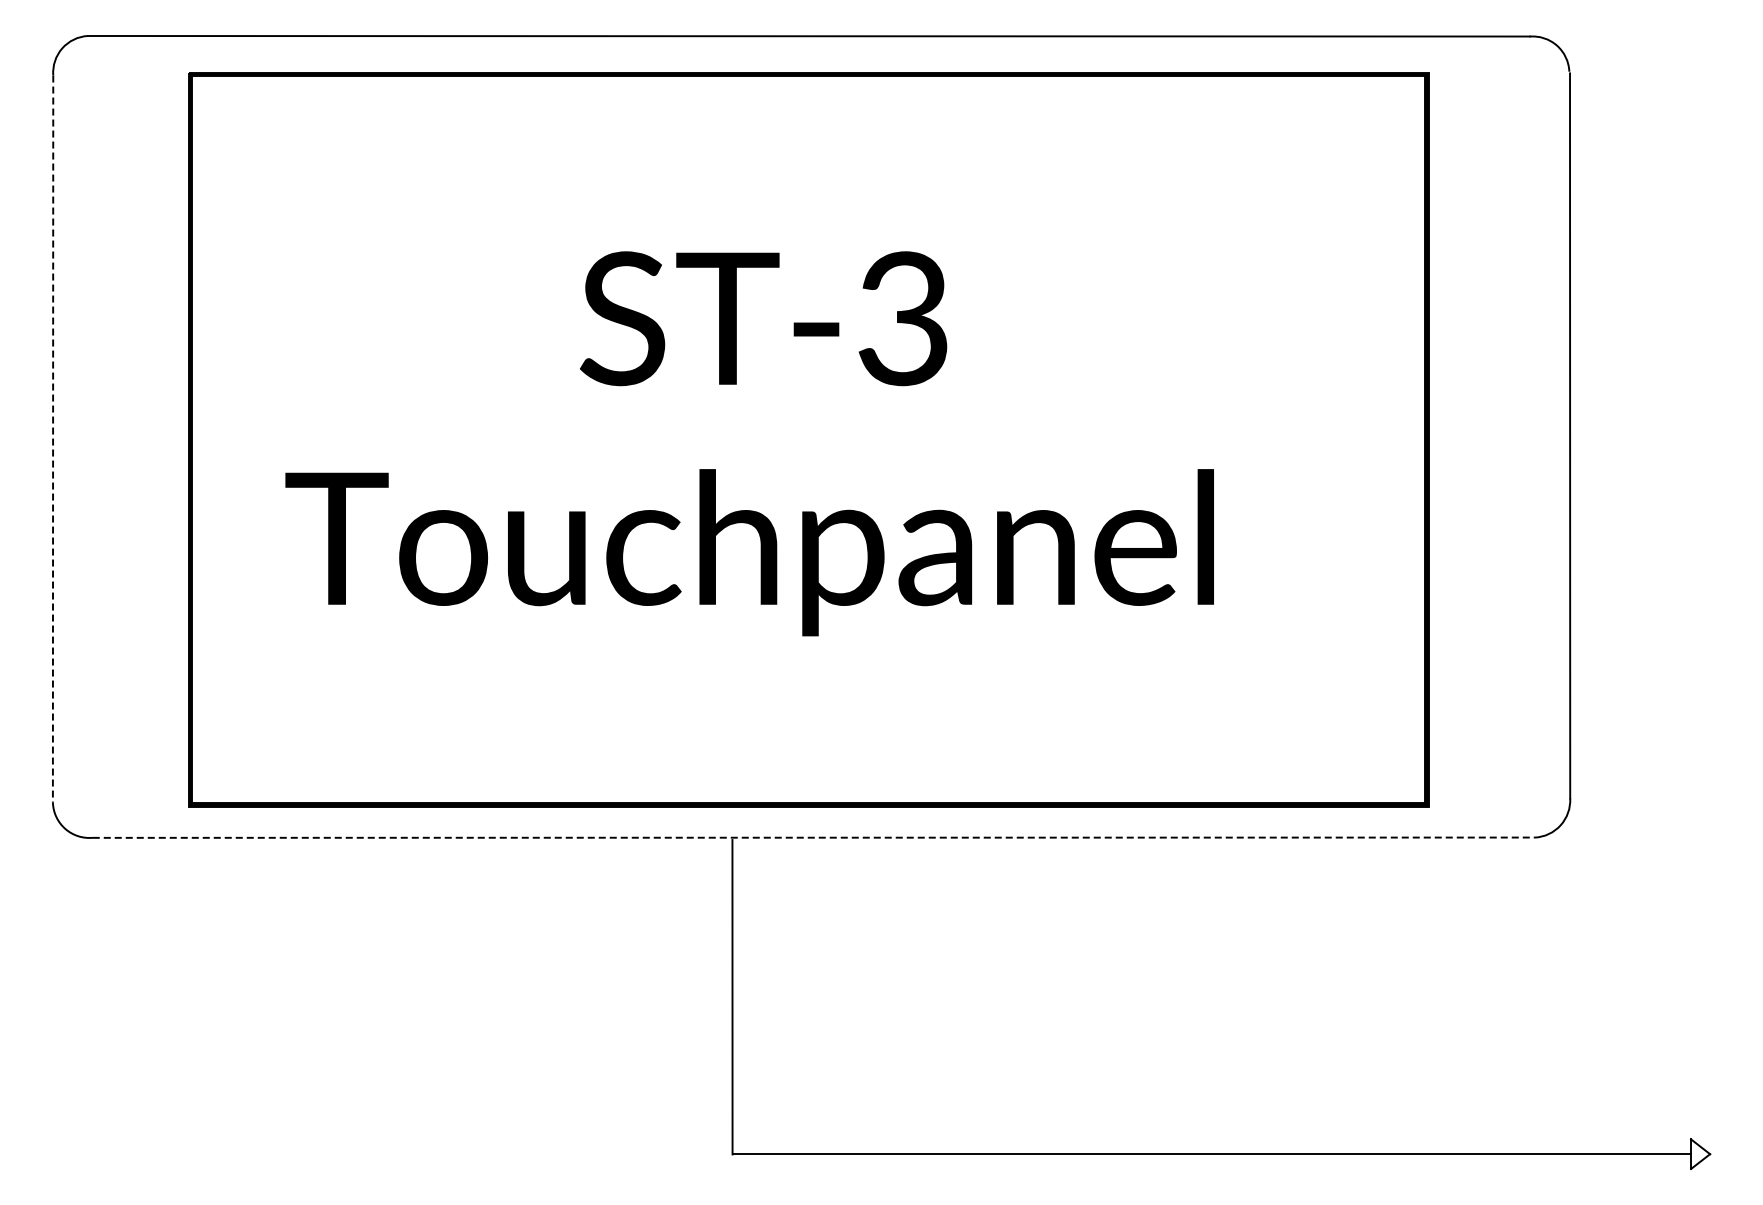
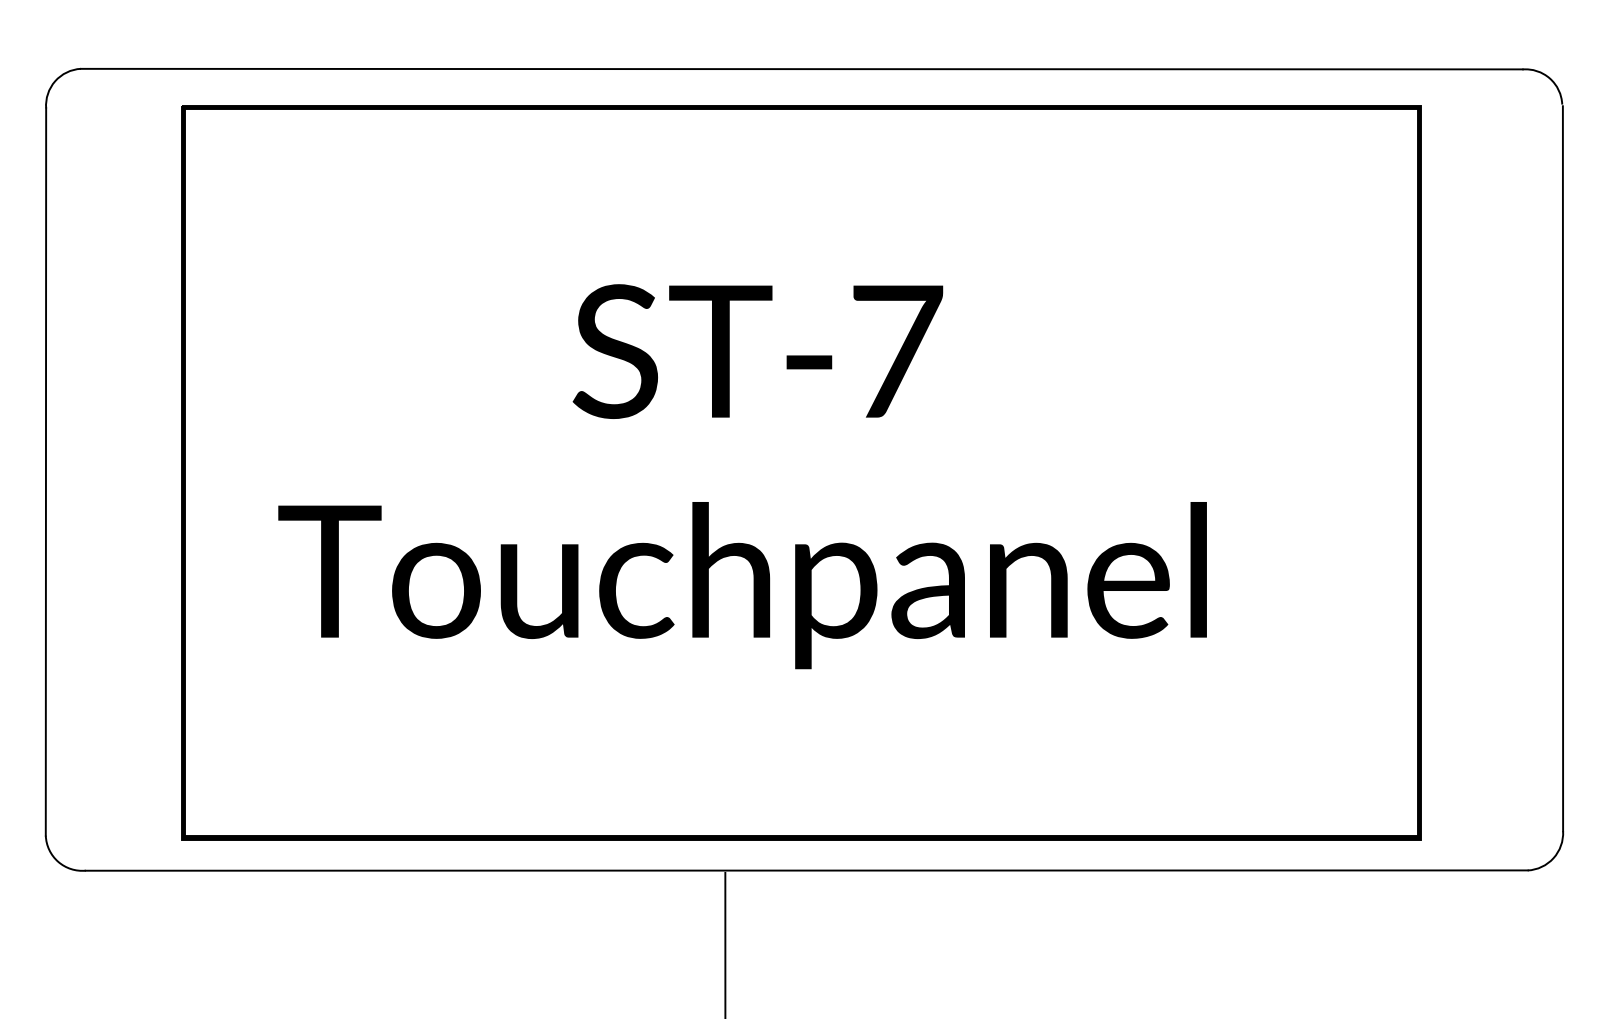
text: (904, 318) -> (897, 351), ST-3 -> ST-7
line: (53, 439) -> (46, 472), dashed -> solid
line: (814, 837) -> (807, 870), dashed -> solid

